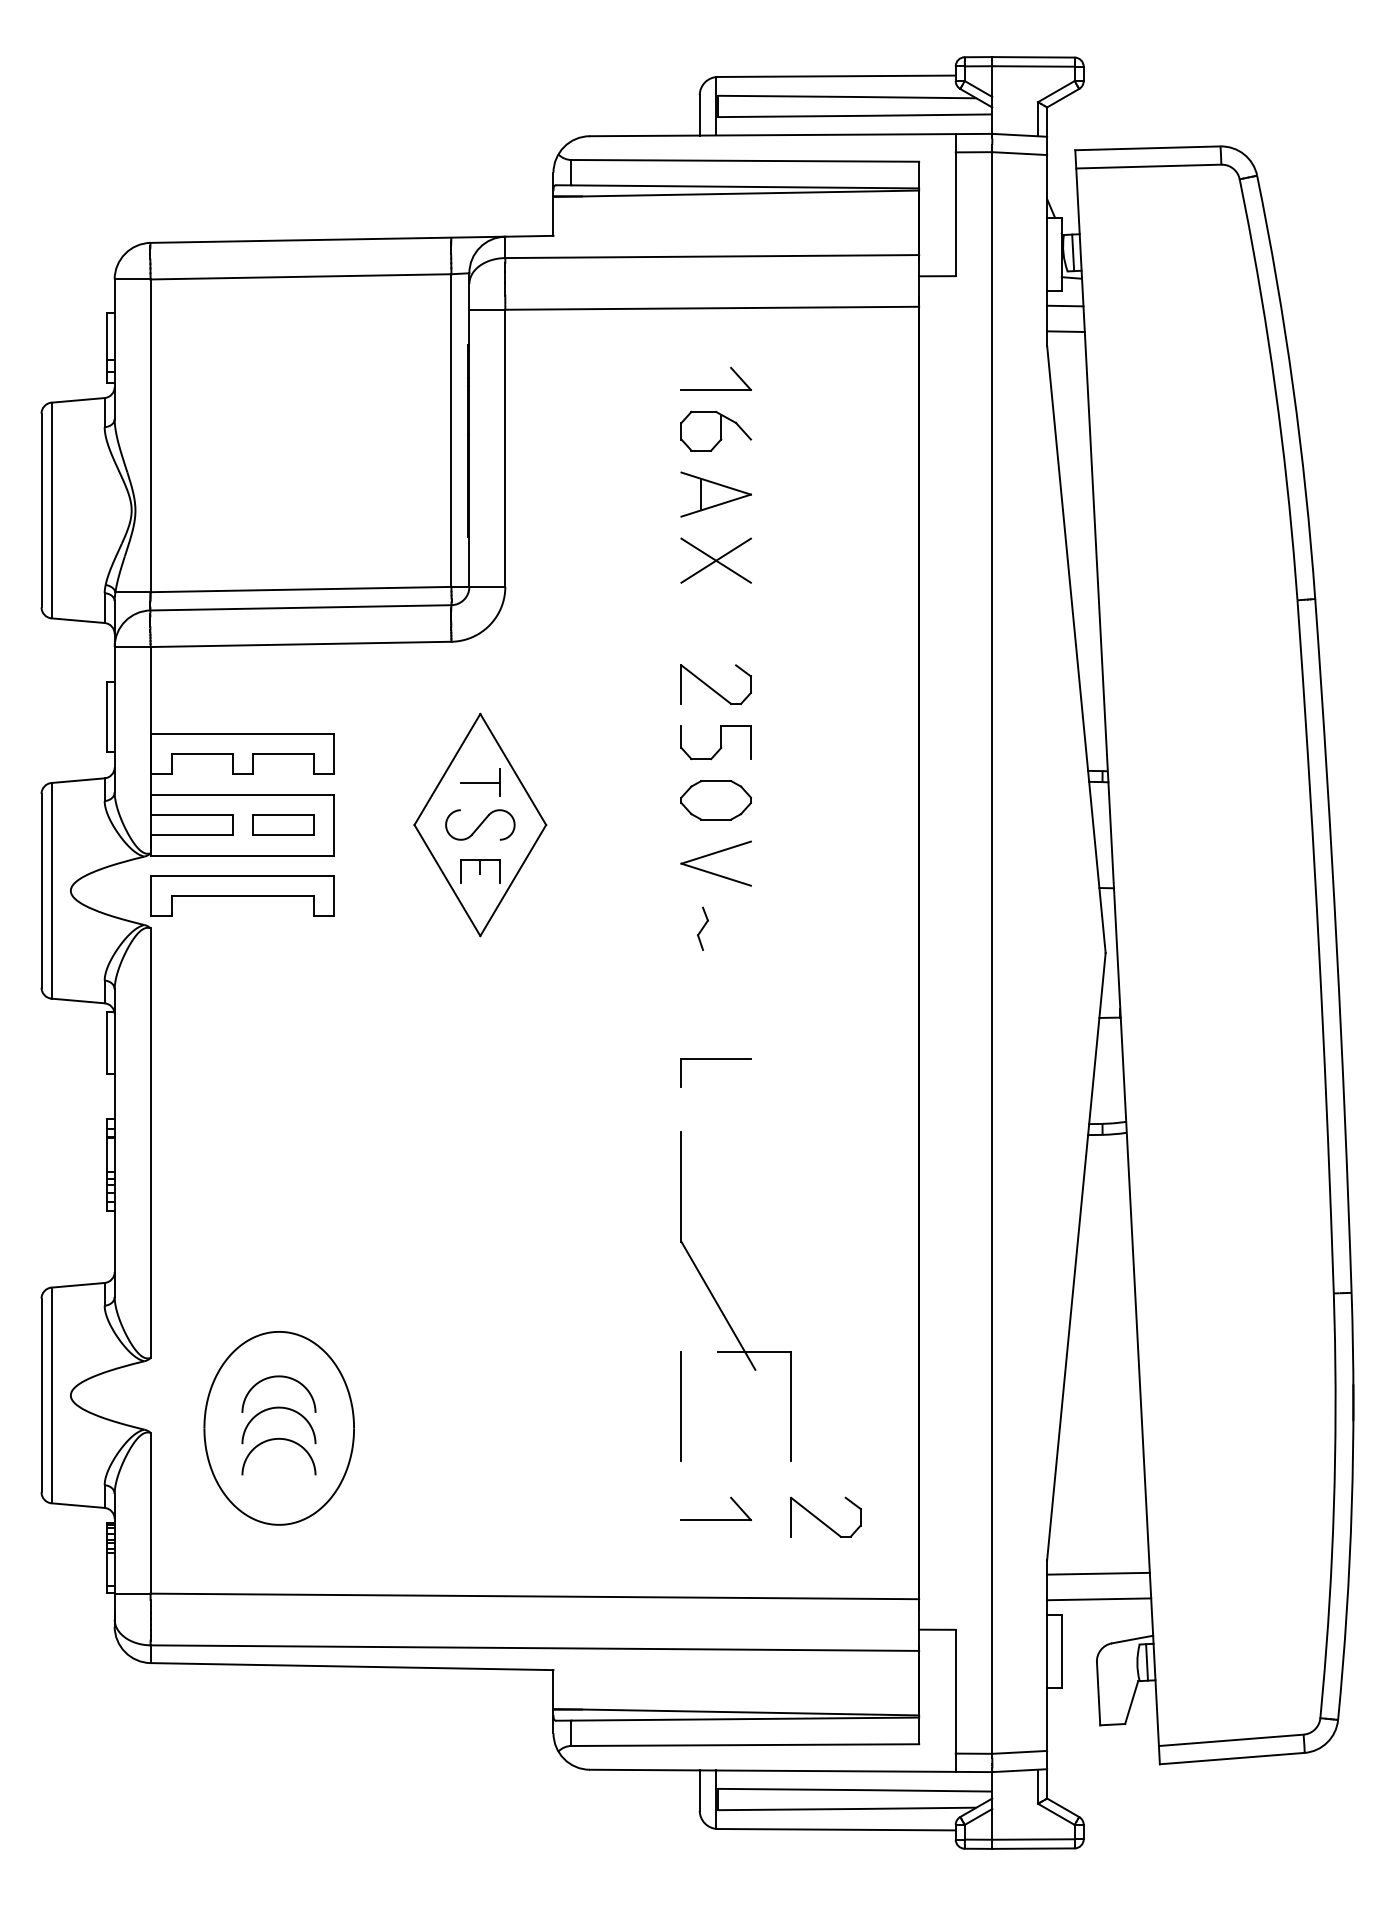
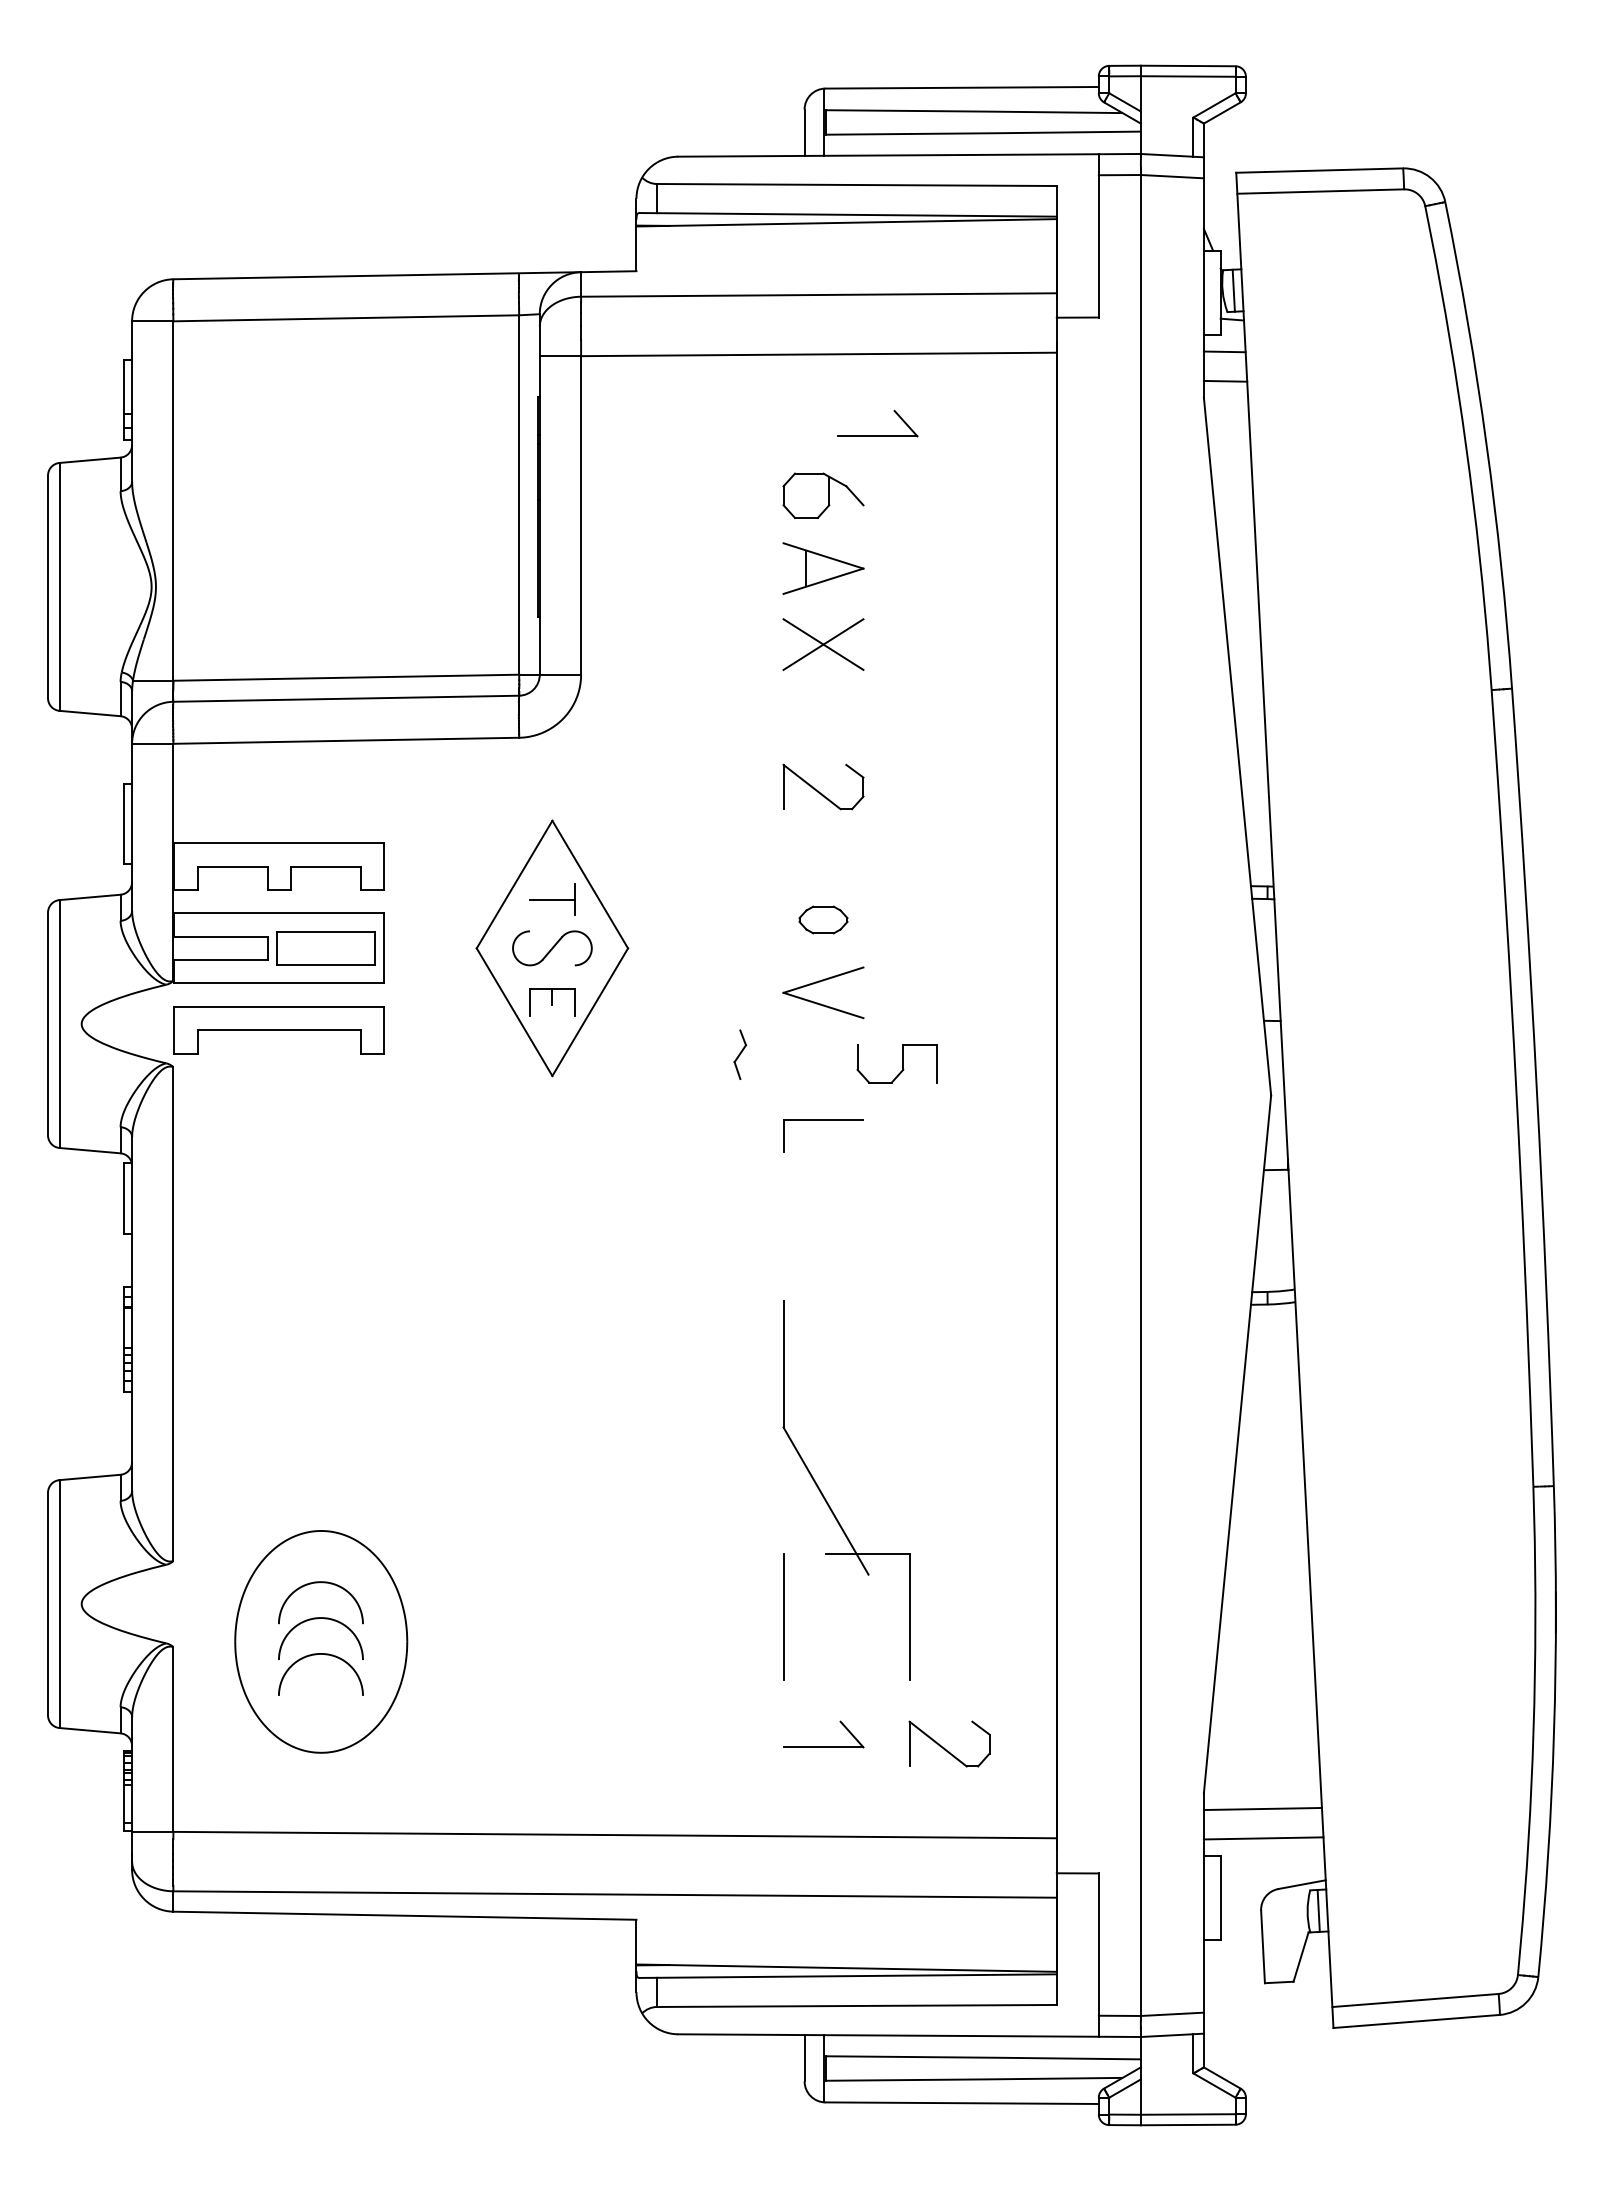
part: (716, 389) -> (877, 435), moved
part: (715, 742) -> (896, 1063), moved
part: (716, 799) -> (823, 919), size x0.6
part: (282, 825) -> (325, 948), size x1.4
part: (703, 928) -> (740, 1054), moved
part: (716, 1059) -> (823, 1120), moved

